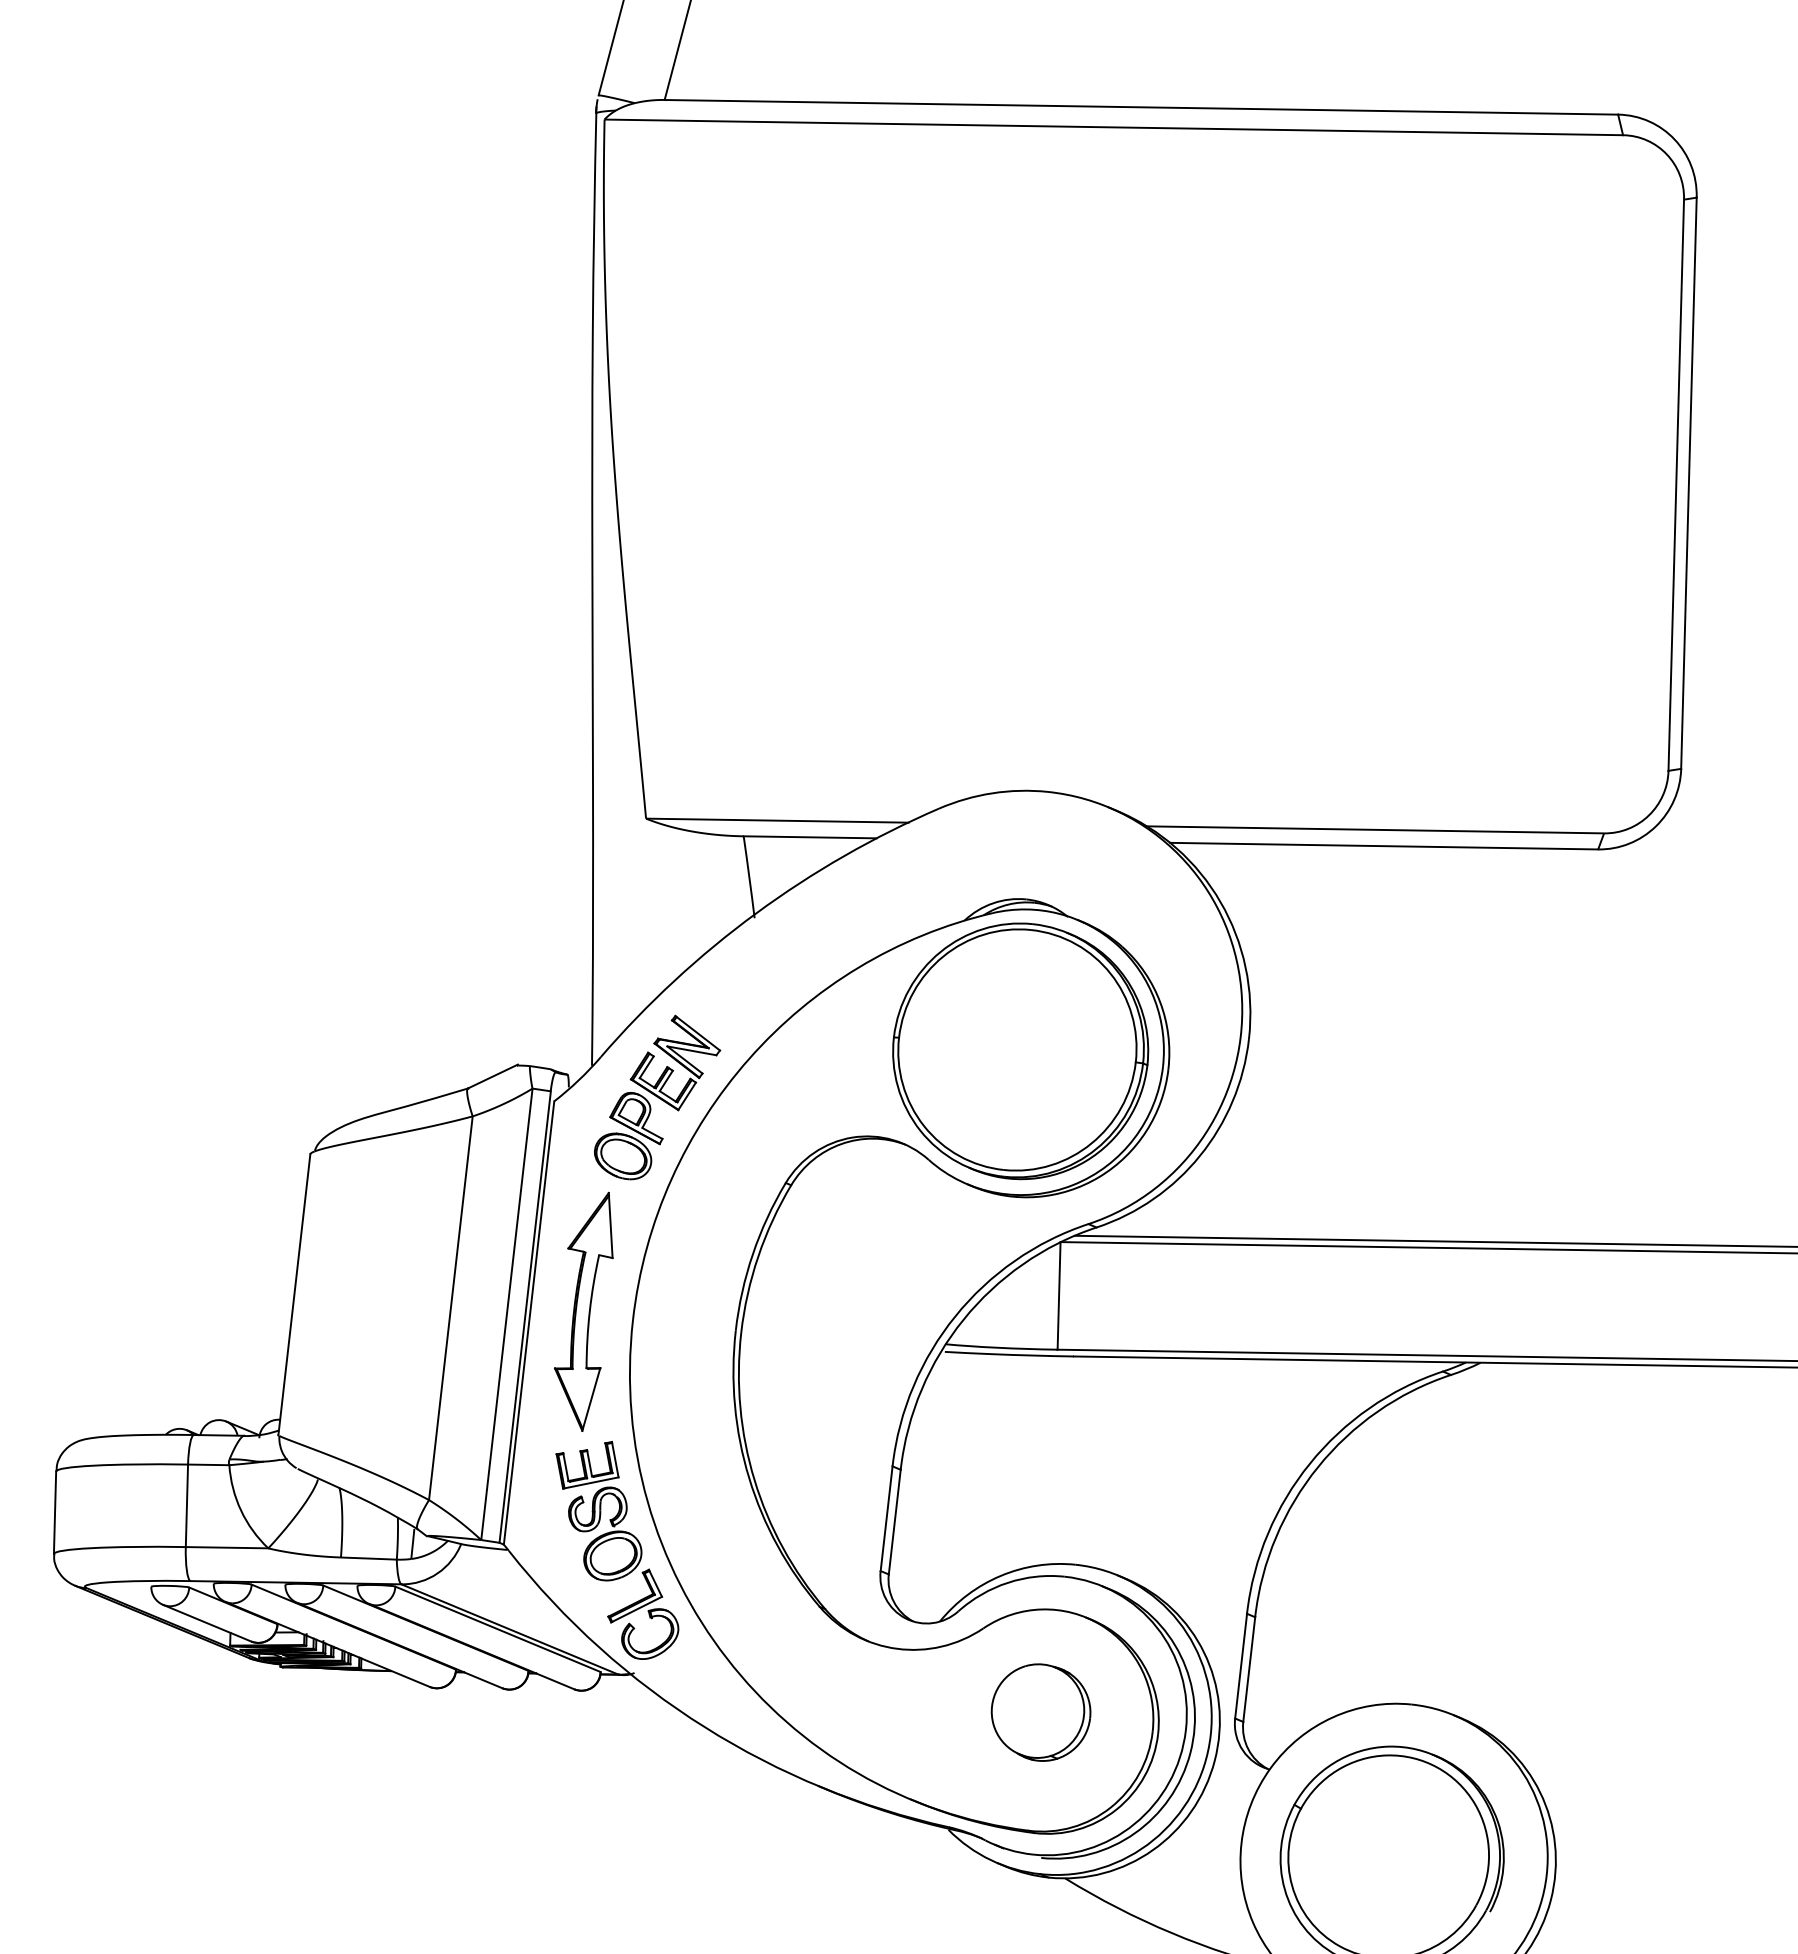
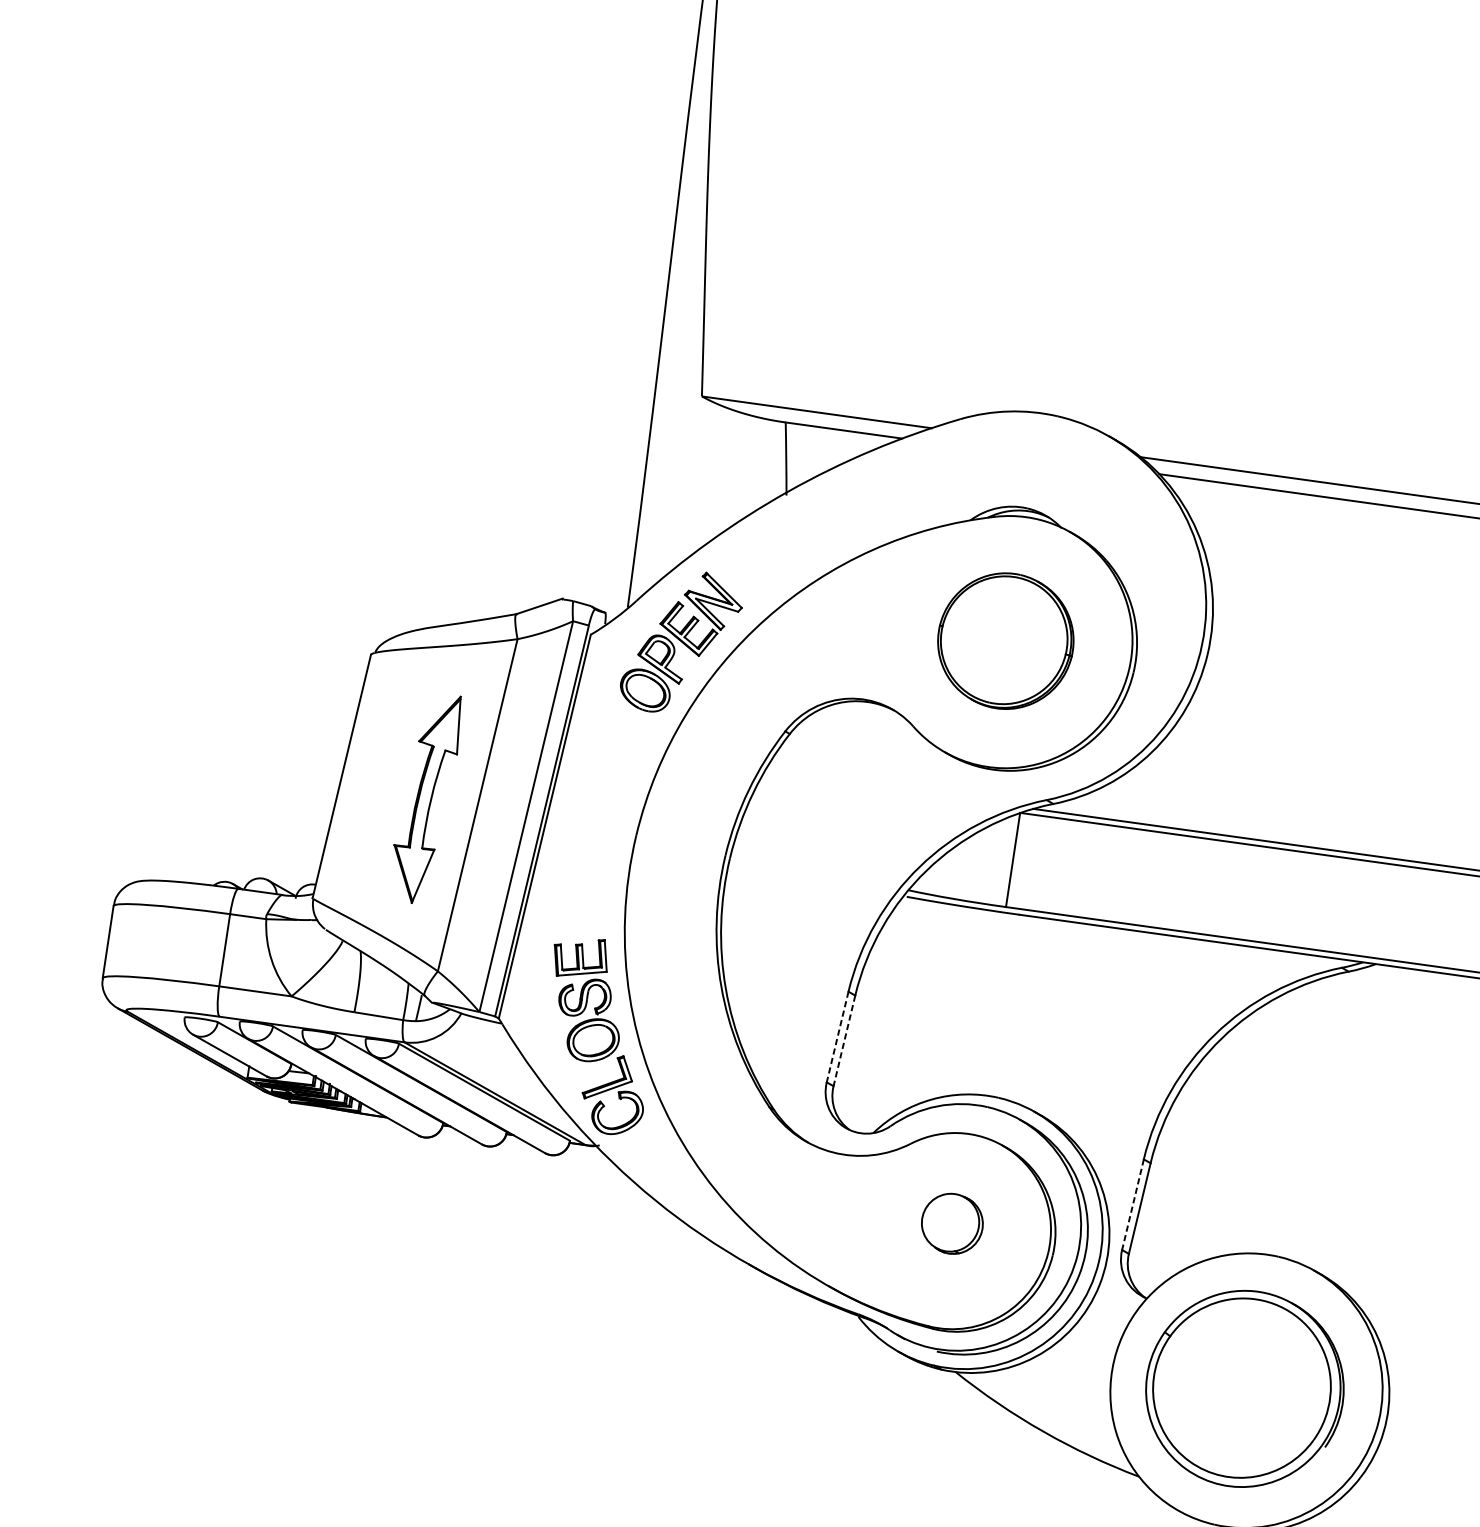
part: (1020, 1051) -> (1005, 641), size x0.6
part: (583, 1311) -> (425, 798), moved
line: (886, 1518) -> (837, 1036), solid -> dashed
line: (894, 1522) -> (844, 1041), solid -> dashed
line: (1241, 1666) -> (1133, 1205), solid -> dashed
part: (1040, 1712) -> (951, 1223), size x0.7

